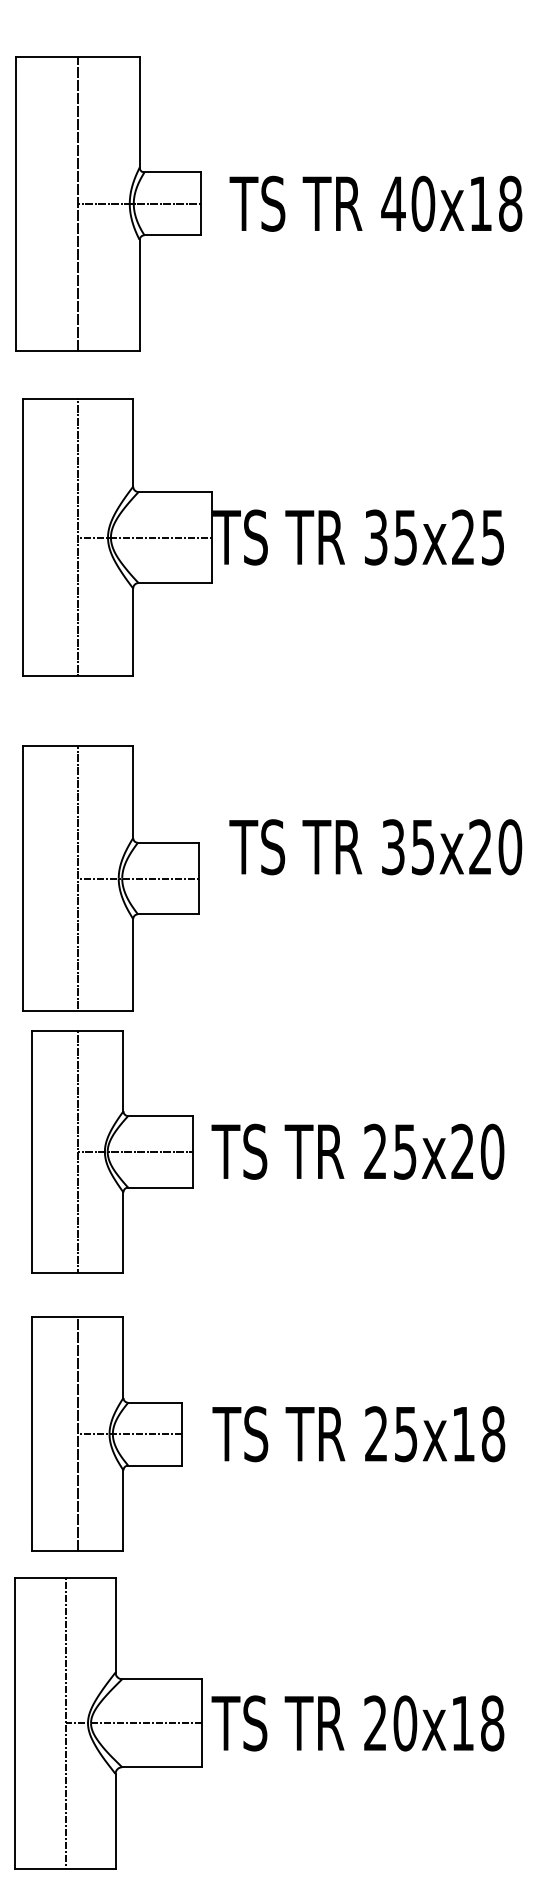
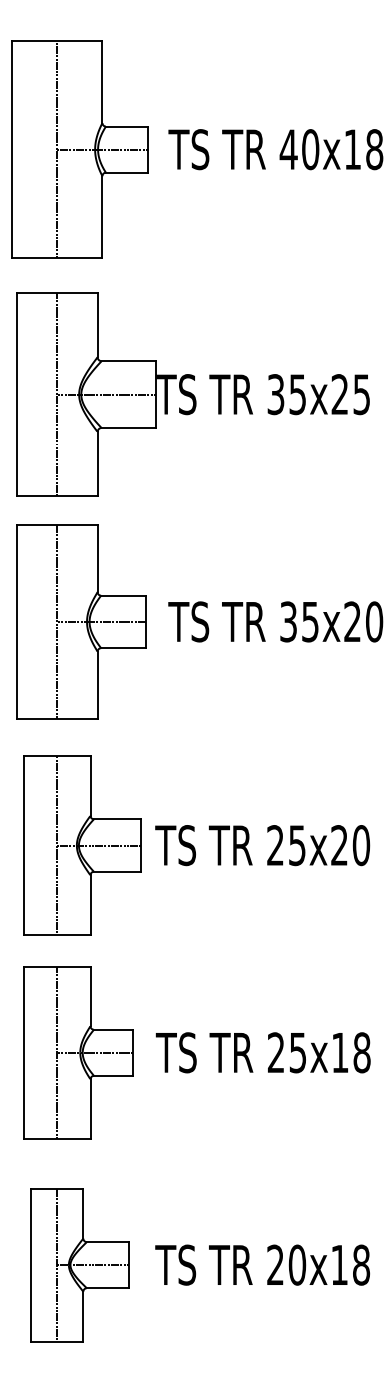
part: (111, 877) -> (81, 621), moved
part: (108, 1723) -> (79, 1265), size x0.71

